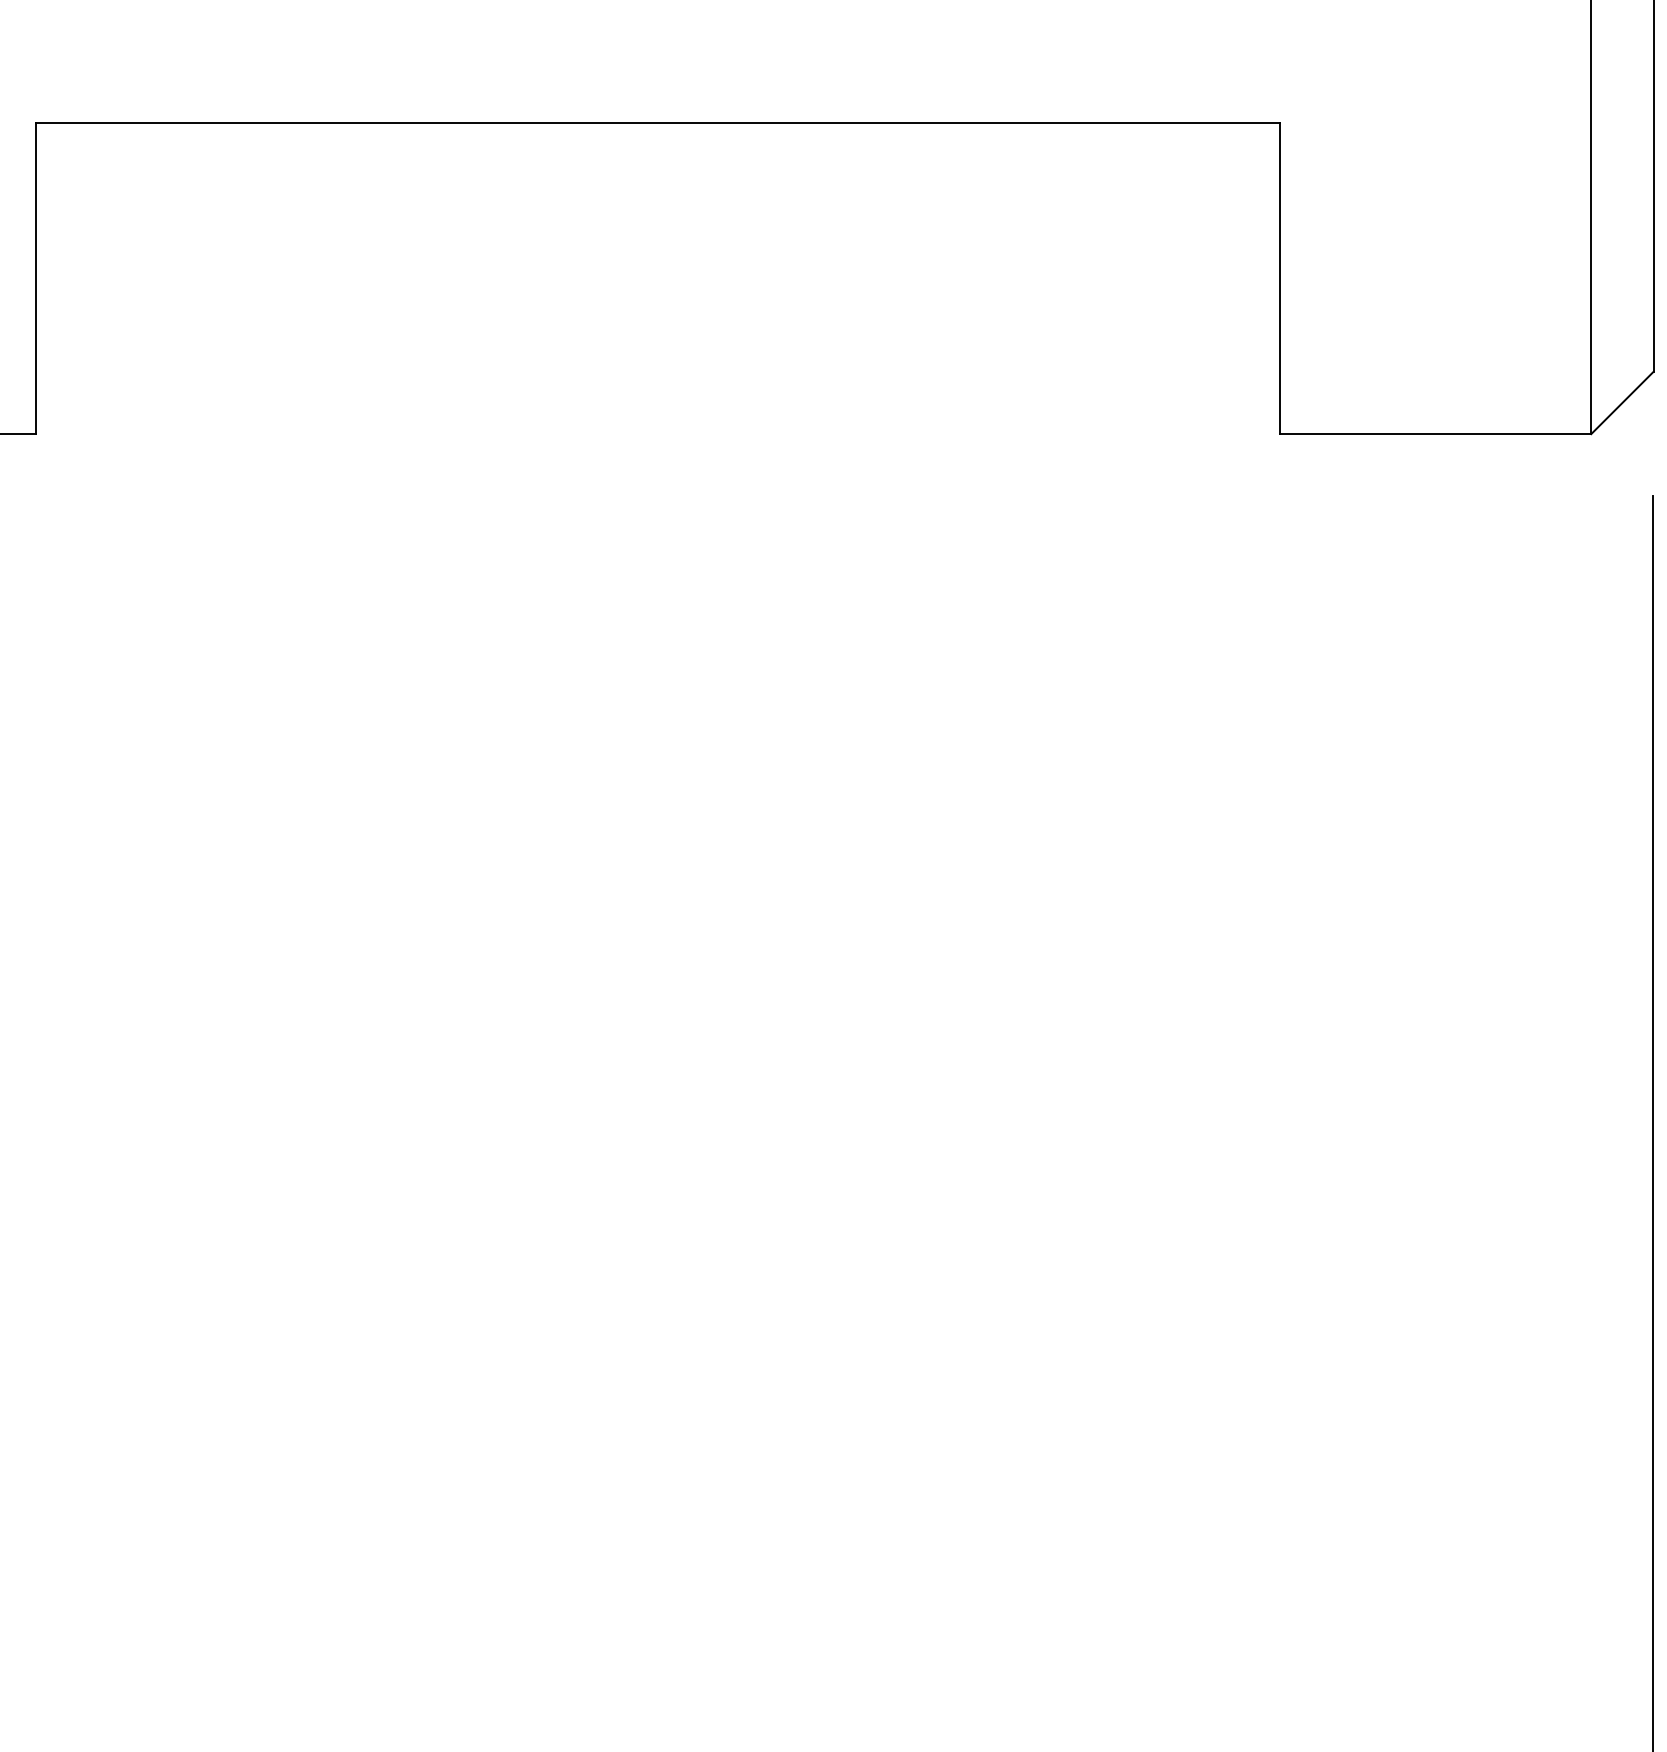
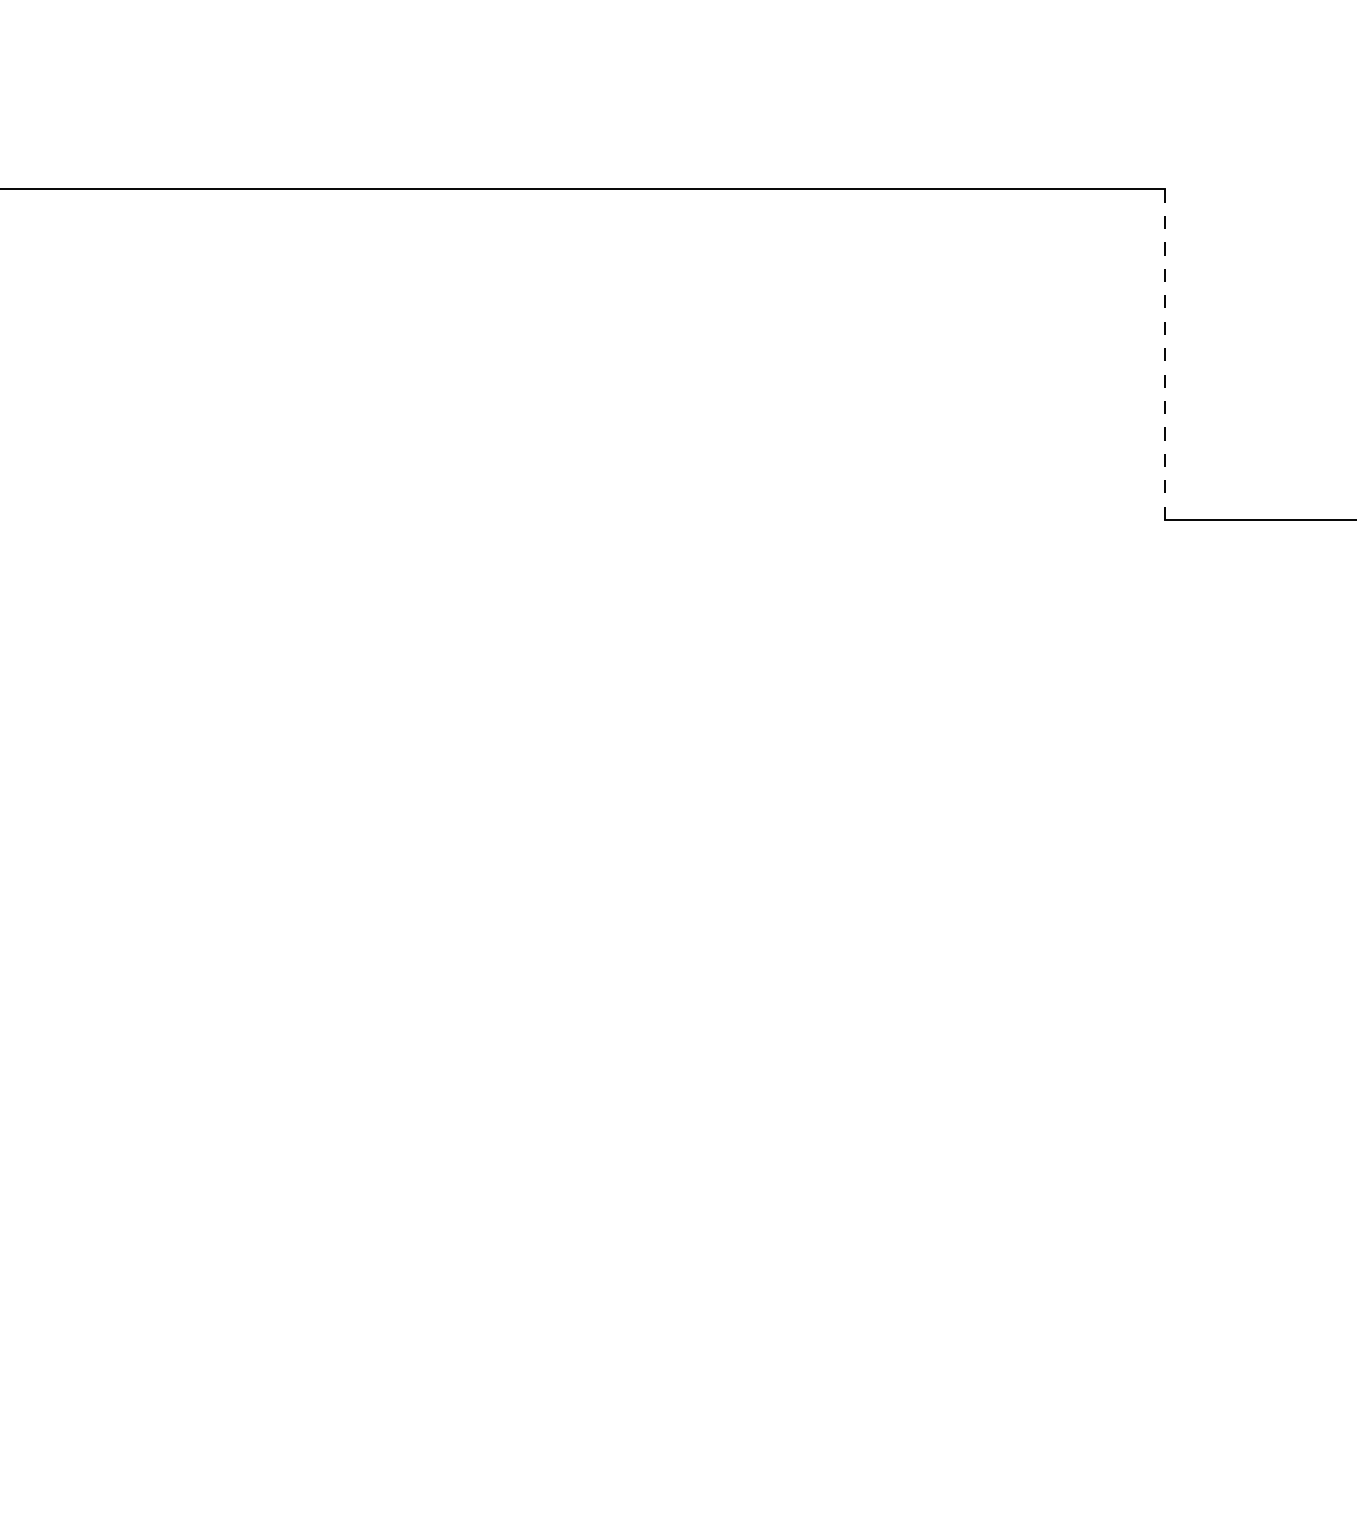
line: (1280, 278) -> (1165, 354), solid -> dashed

